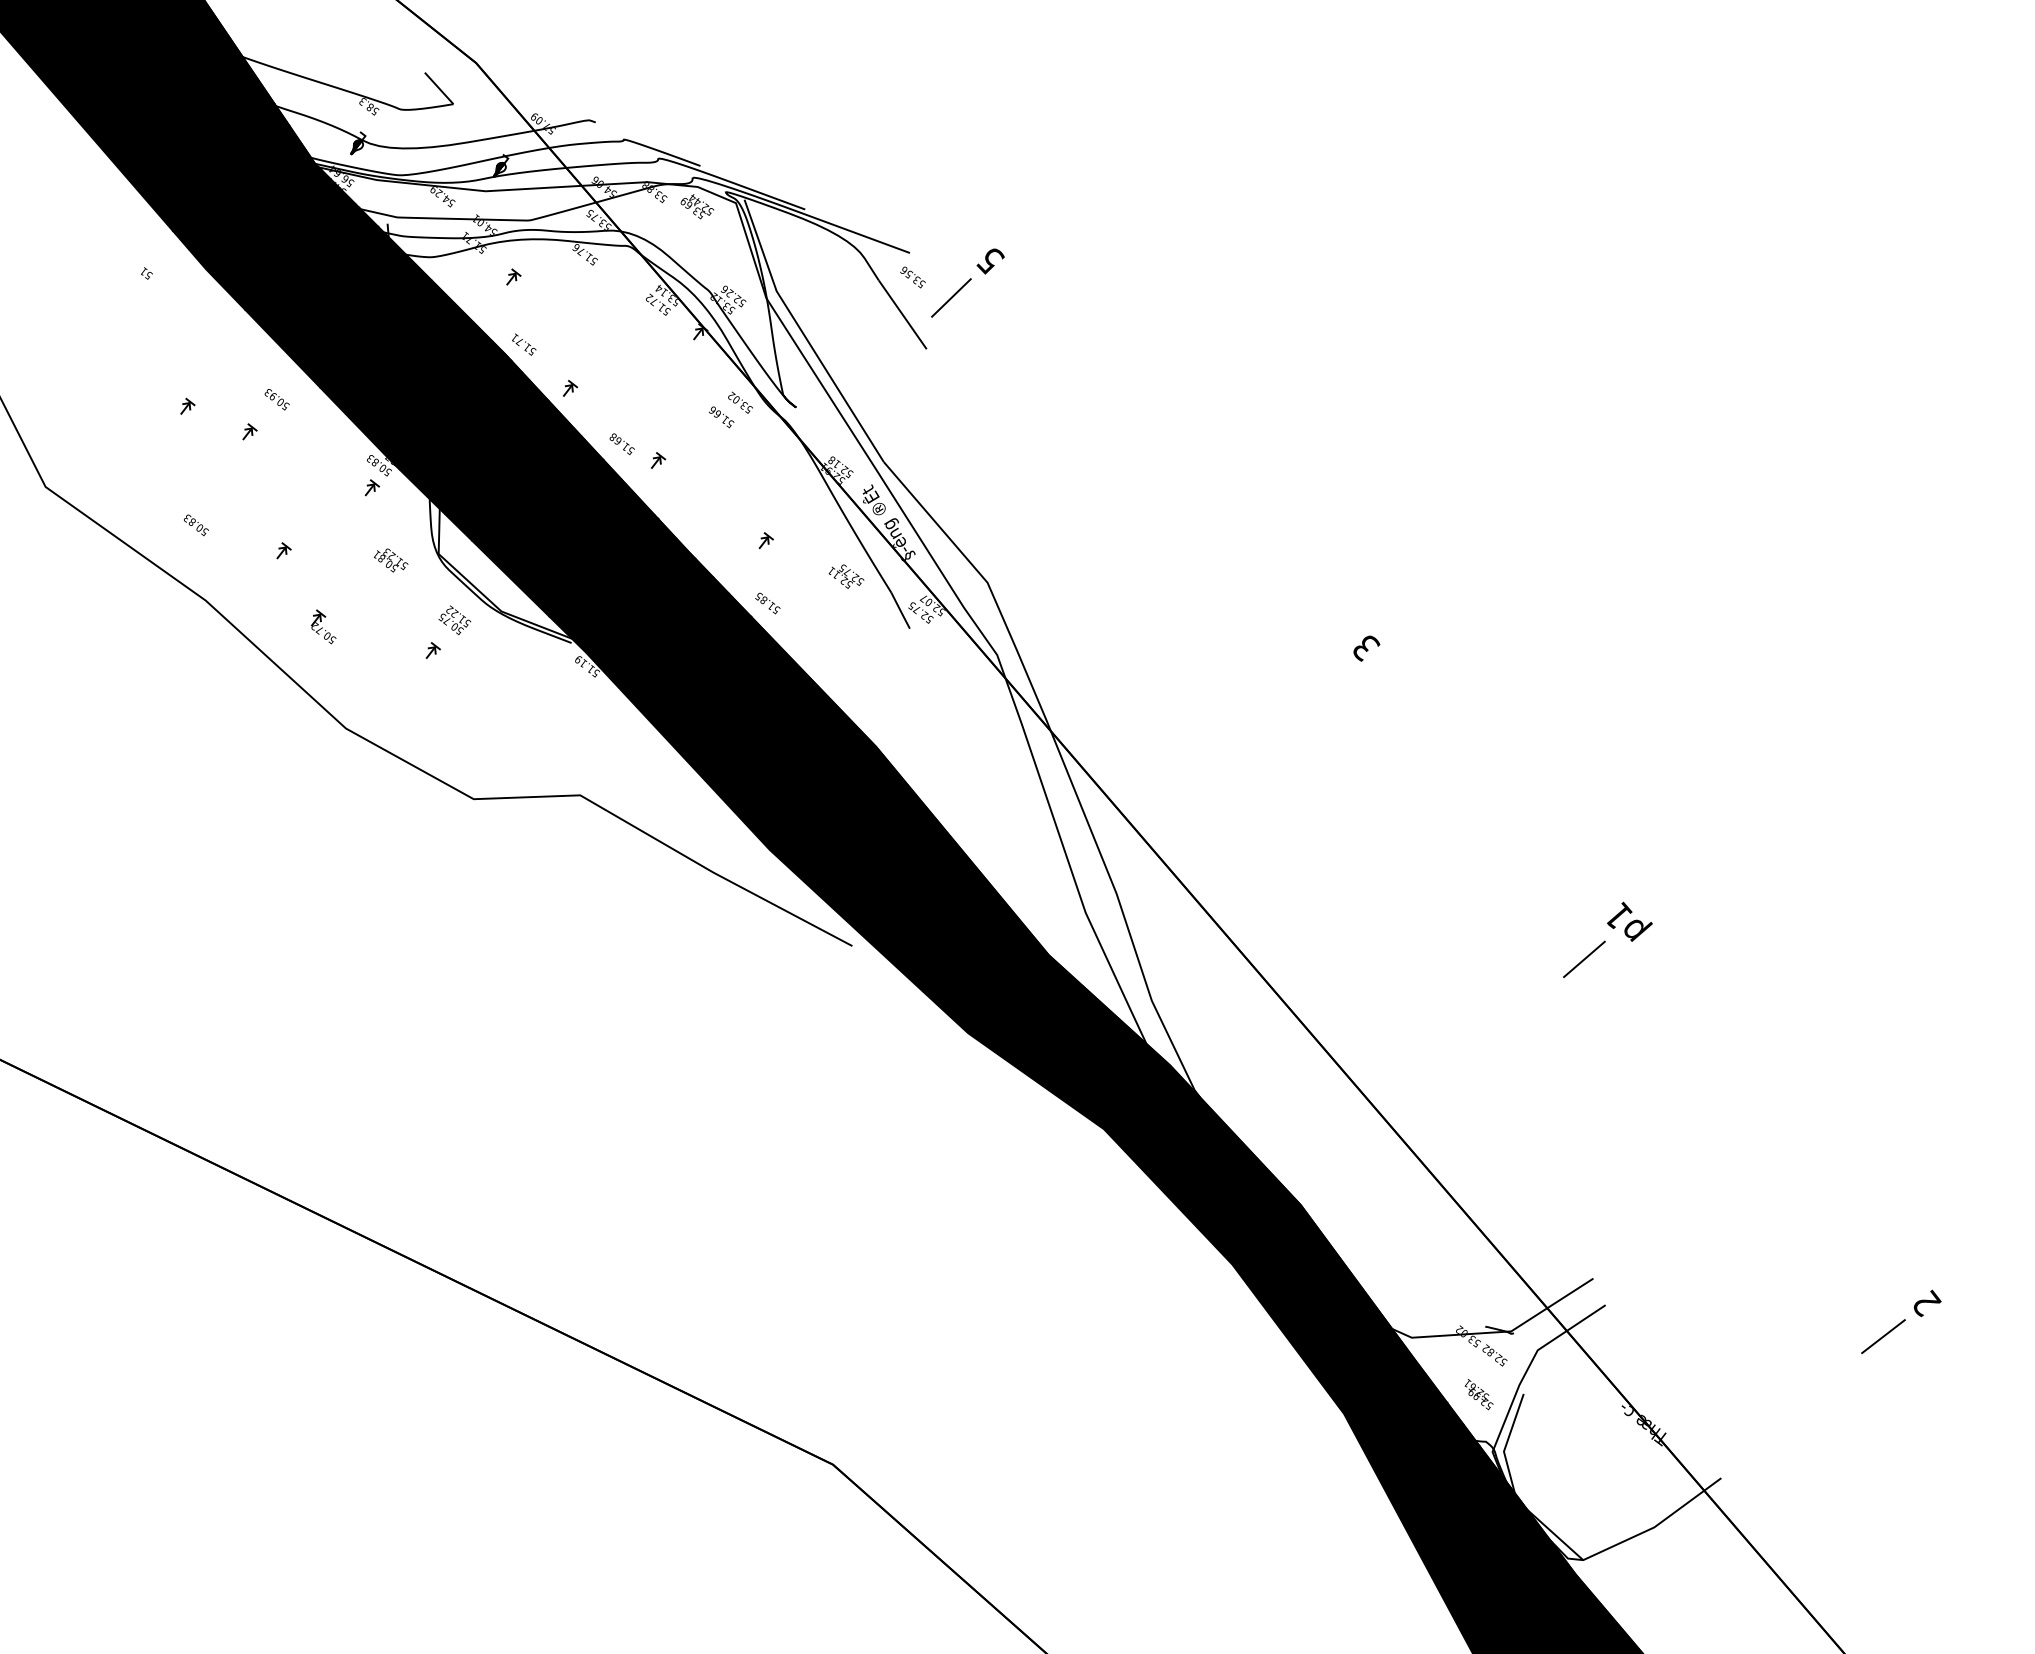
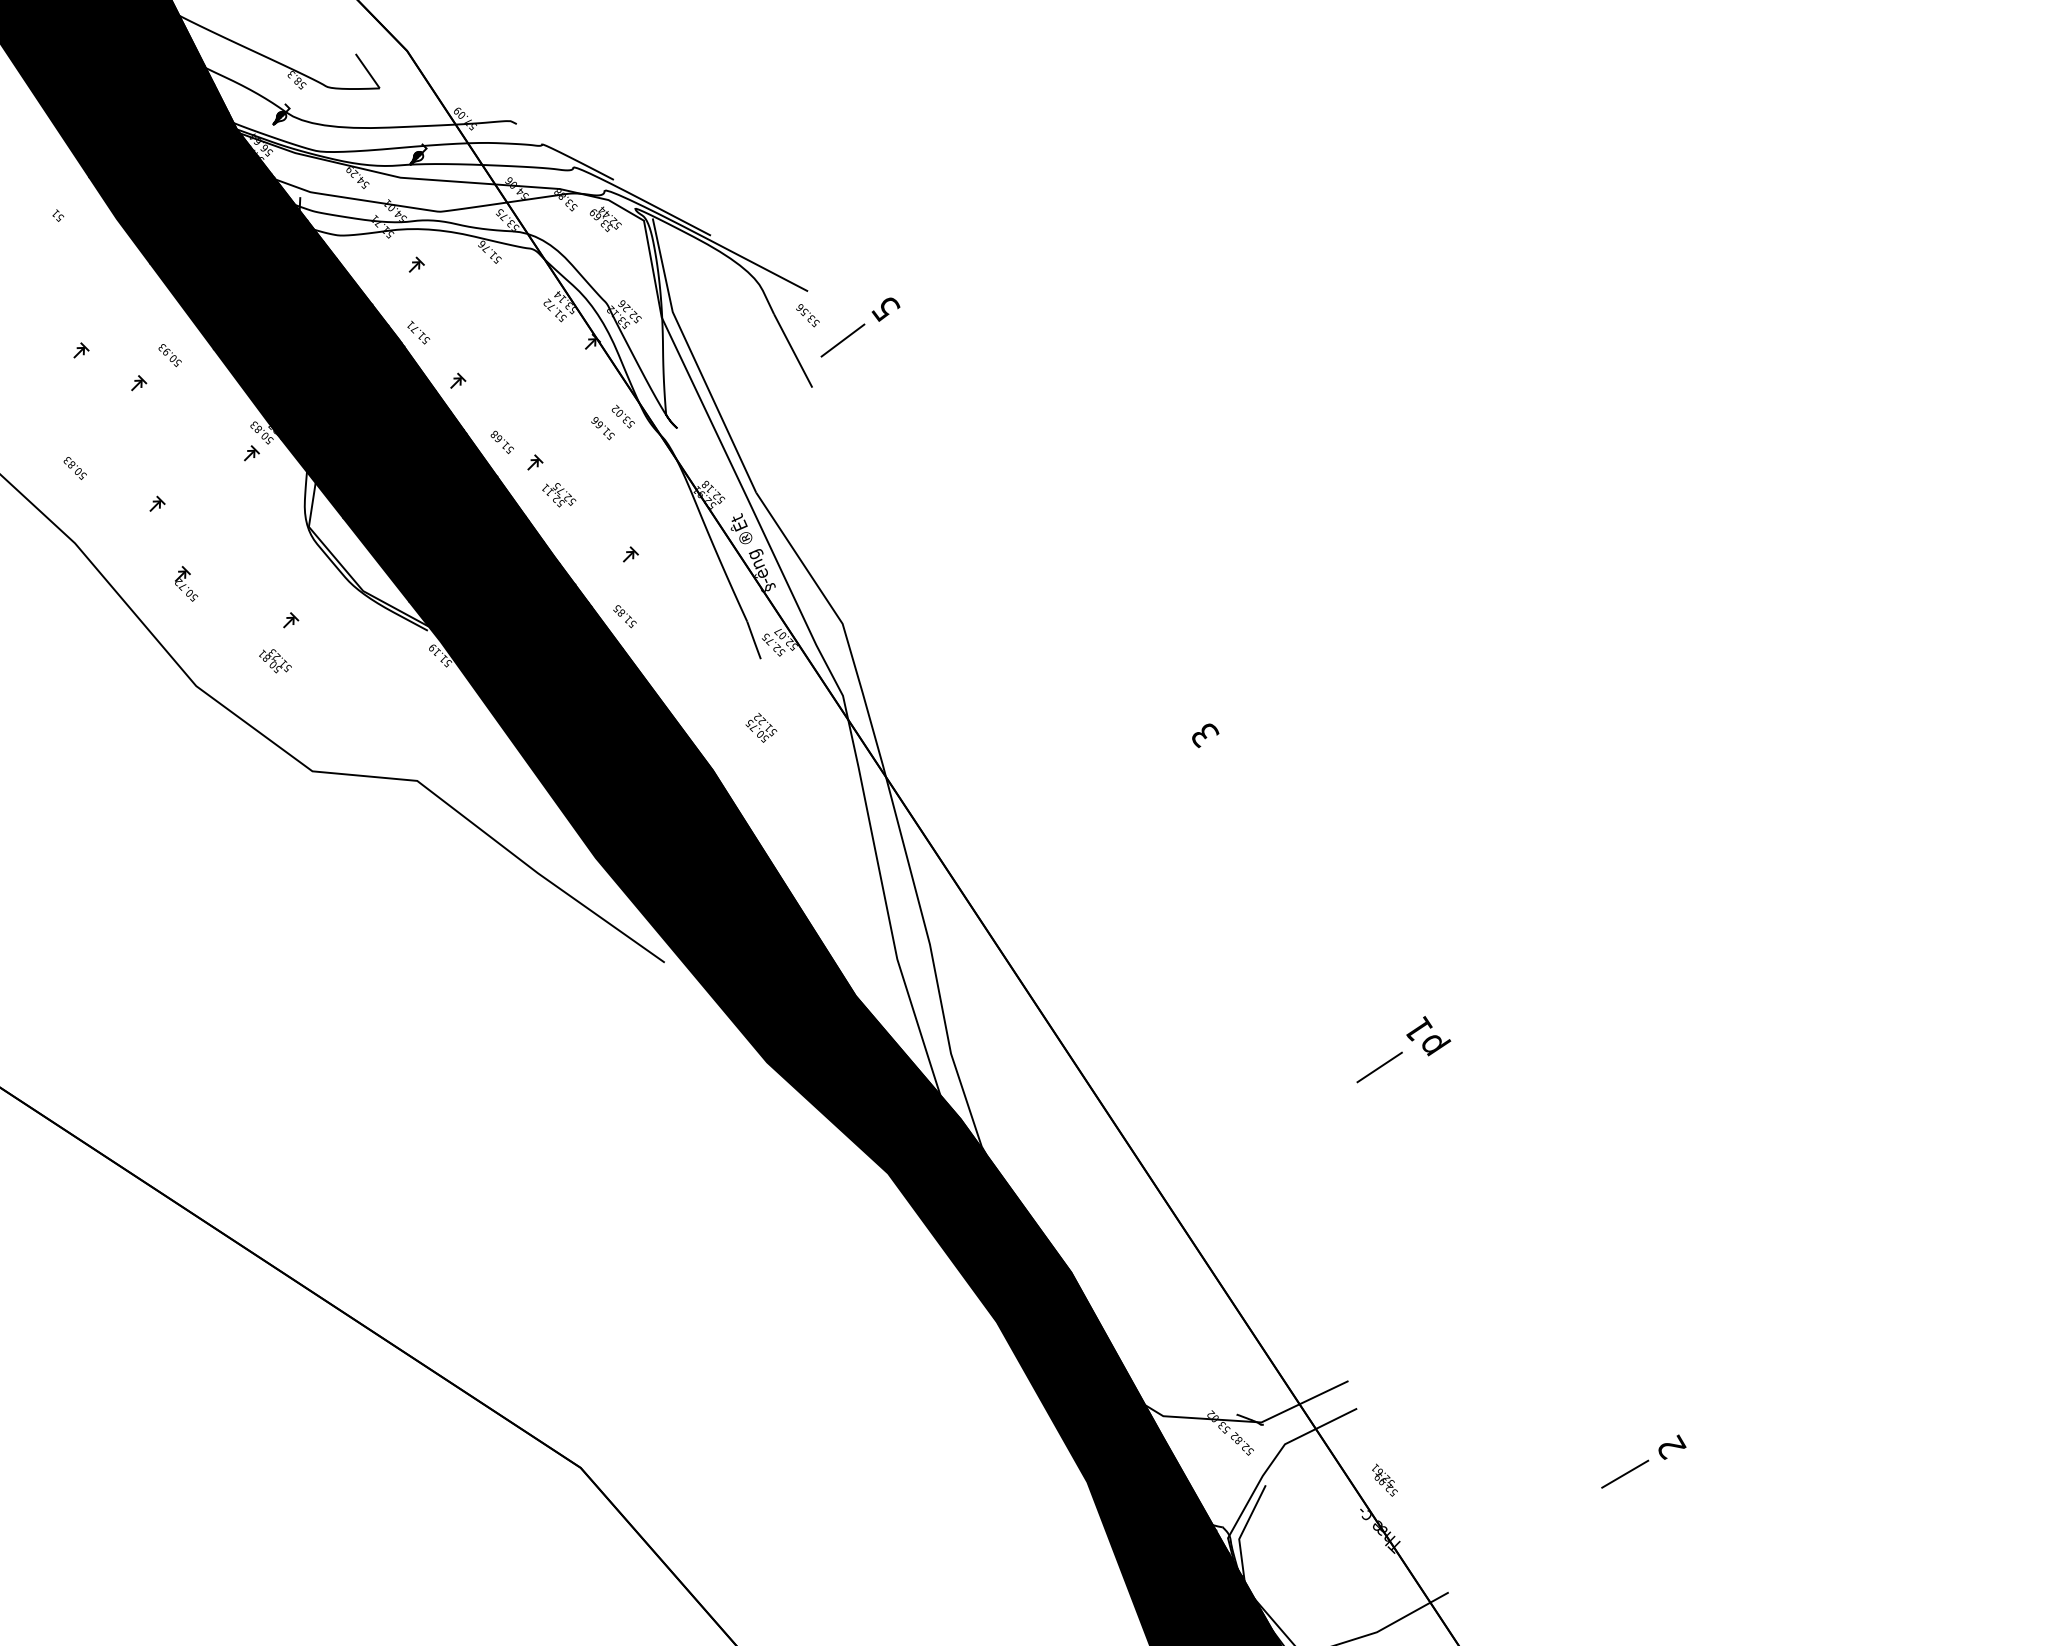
text: (391, 560) -> (275, 661), moved
text: (846, 576) -> (559, 495), moved
text: (454, 619) -> (761, 727), moved
text: (1478, 1393) -> (1384, 1479), moved

